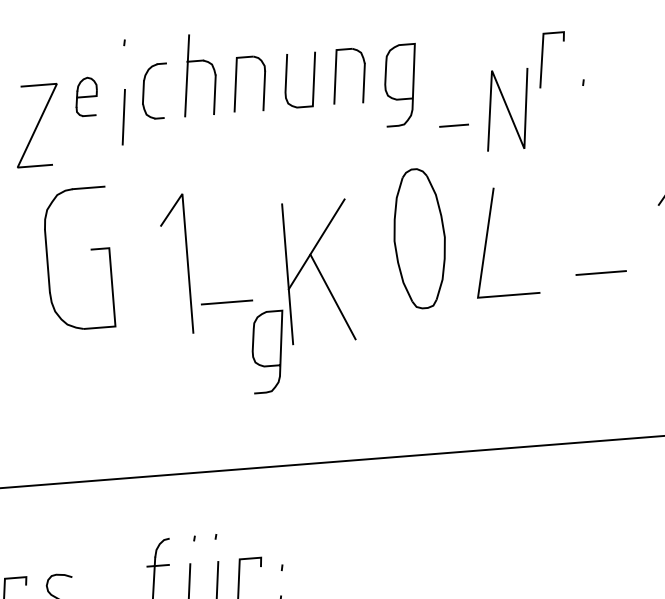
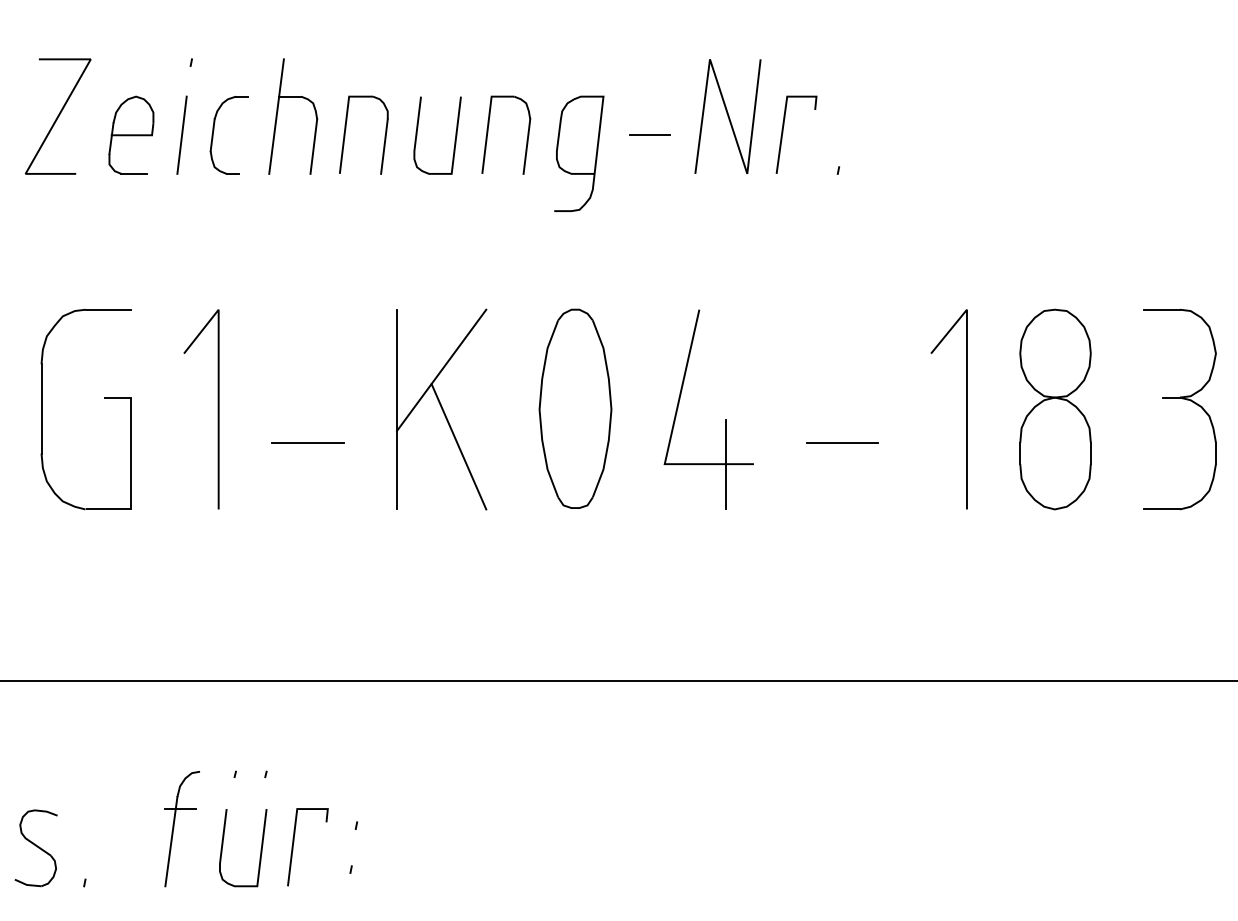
part: (86, 96) -> (131, 134), size x1.43
line: (507, 109) -> (727, 116), moved
line: (123, 116) -> (181, 134), moved
line: (37, 125) -> (58, 116), moved
line: (453, 125) -> (649, 134), moved
part: (419, 238) -> (575, 408), moved
part: (90, 250) -> (104, 398), moved
line: (187, 263) -> (217, 409), moved
line: (520, 294) -> (725, 464), added
curve: (279, 352) -> (377, 519), removed

